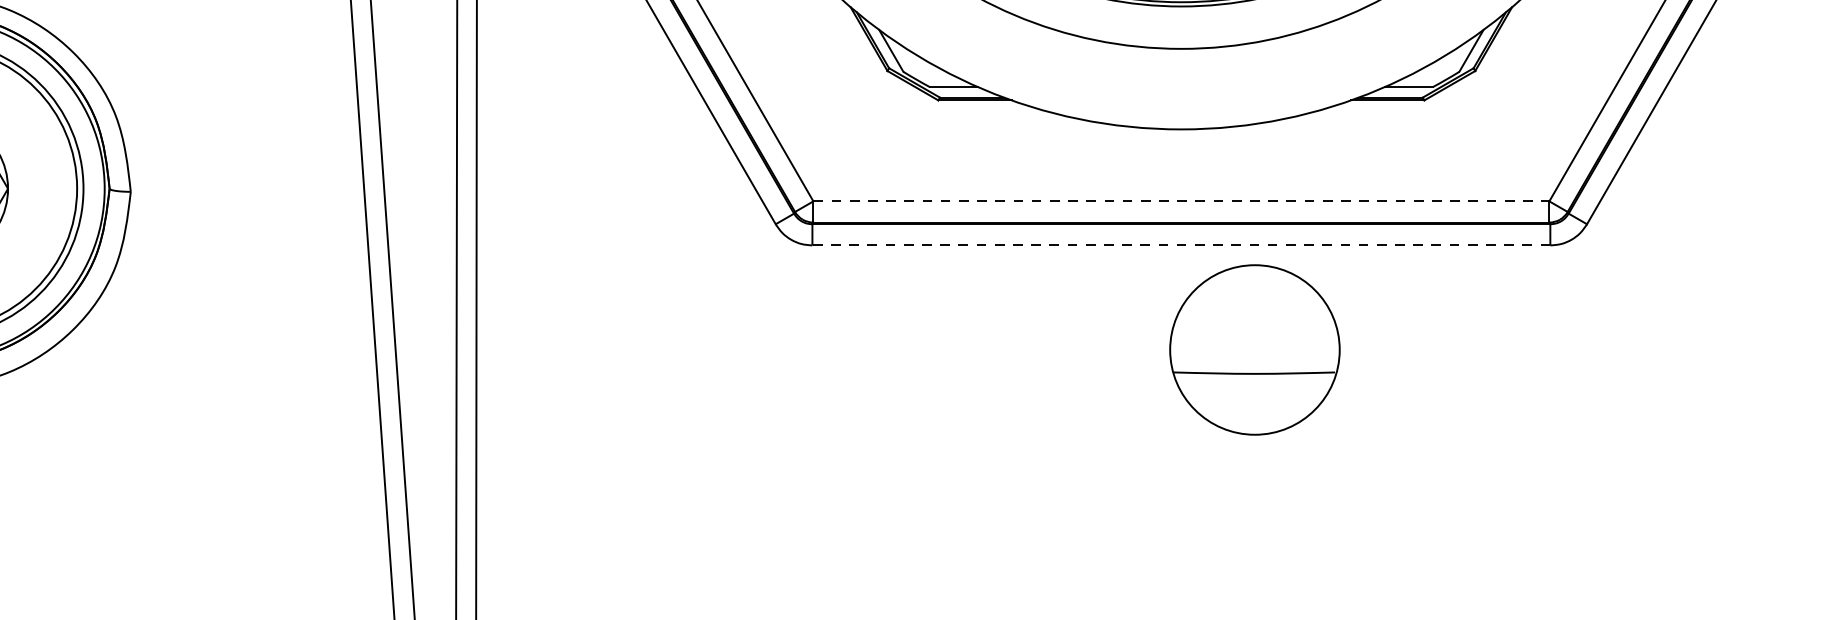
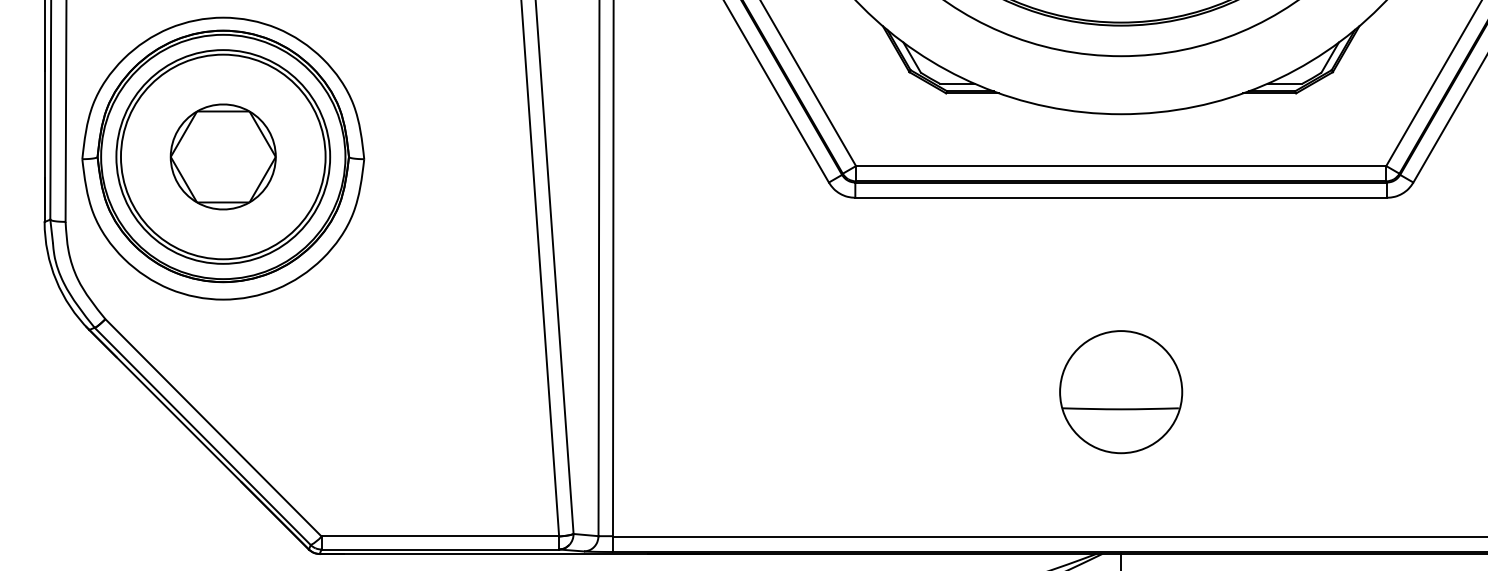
line: (1181, 201) -> (1121, 166), dashed -> solid
line: (1181, 244) -> (1121, 197), dashed -> solid
part: (1255, 350) -> (1121, 392), moved

